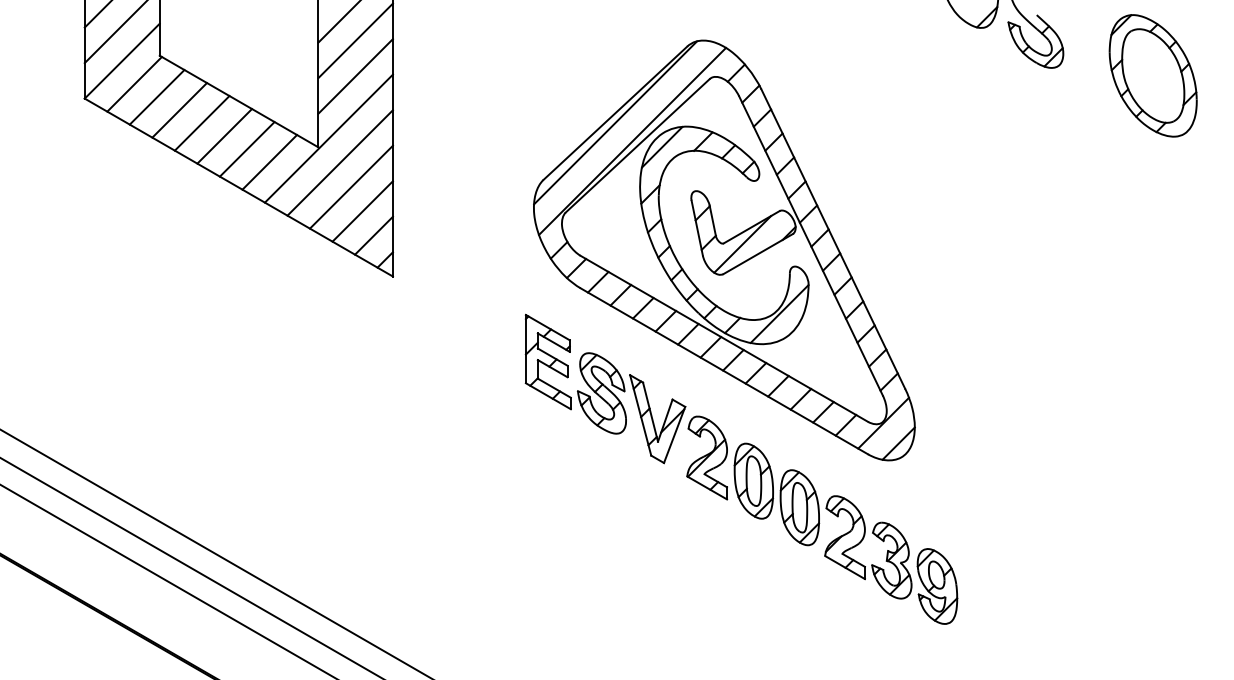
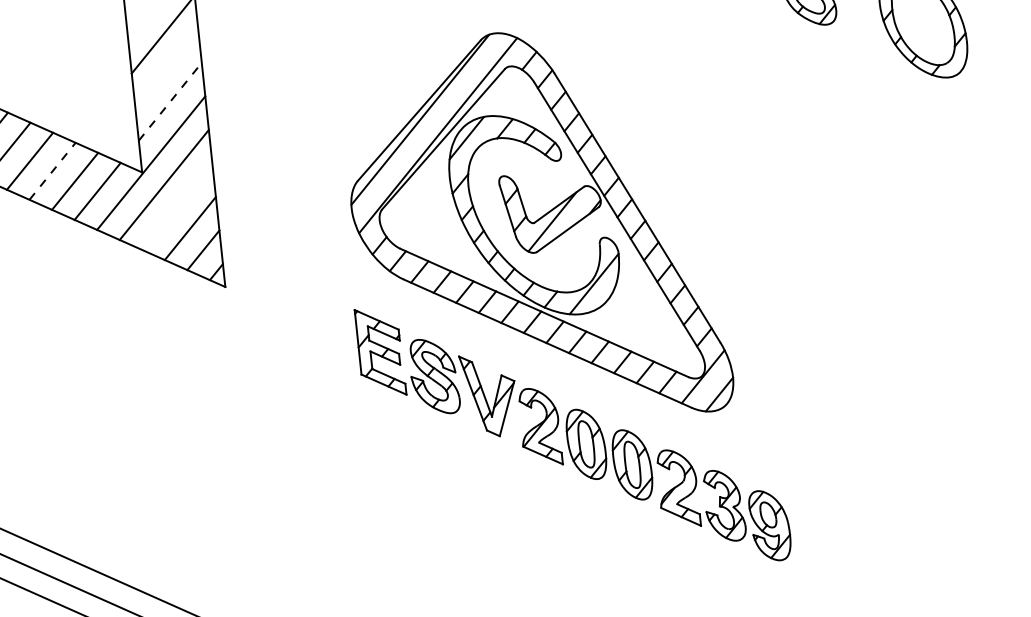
line: (355, 40) -> (166, 67), removed
line: (355, 76) -> (170, 101), solid -> dashed
line: (224, 136) -> (52, 171), solid -> dashed
line: (350, 186) -> (176, 206), removed

